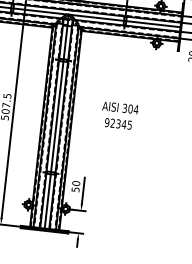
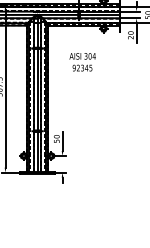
text: (119, 116) -> (82, 62), moved

